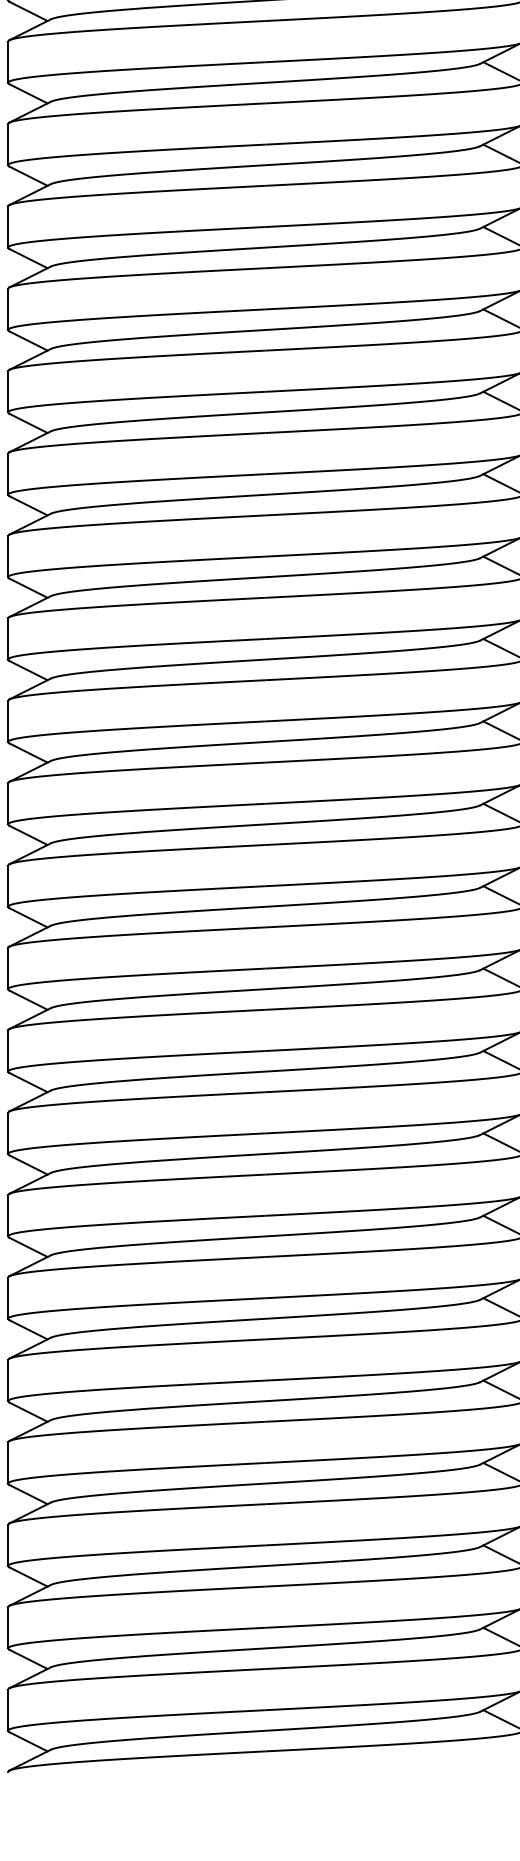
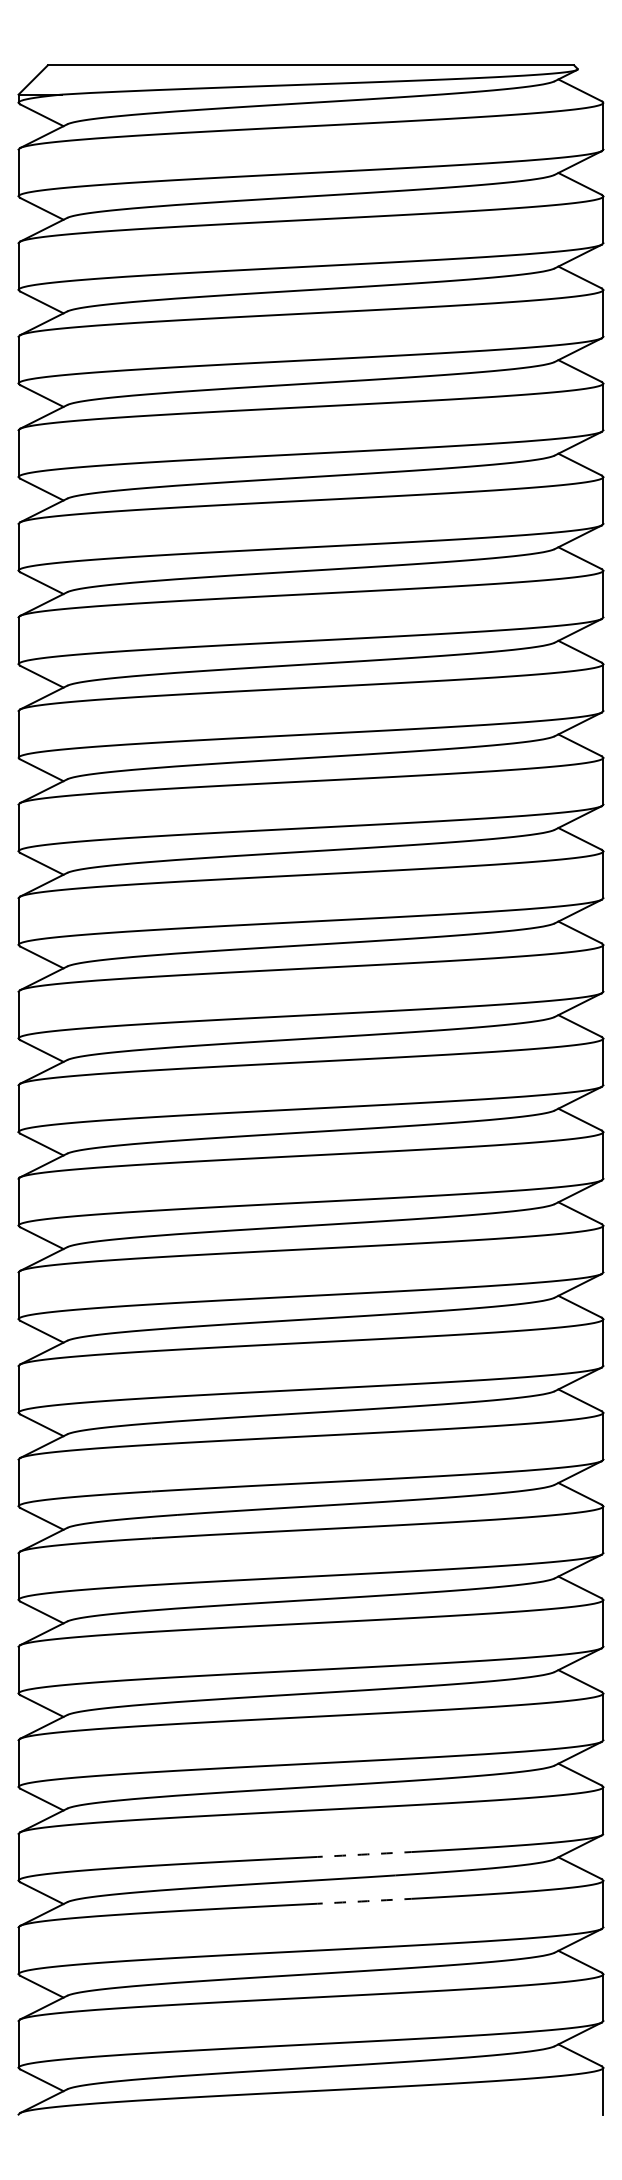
arc: (309, 1542) -> (361, 1854), solid -> dashed
arc: (309, 1584) -> (361, 1901), solid -> dashed

